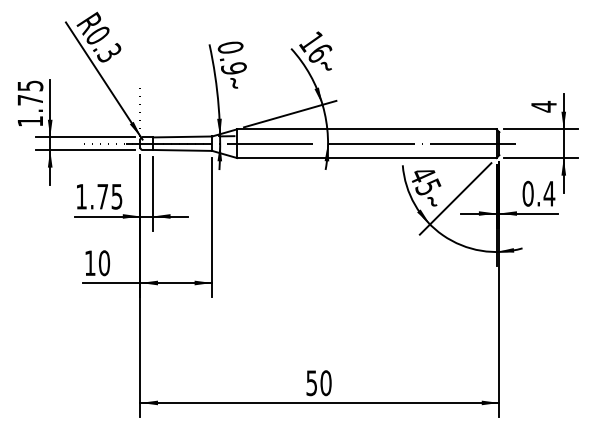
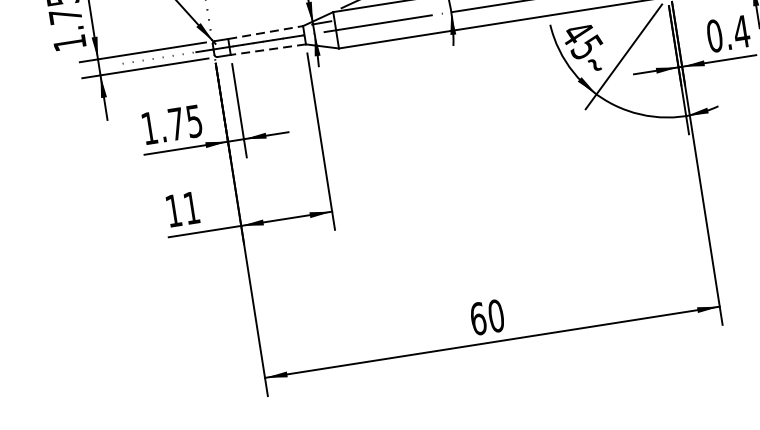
line: (182, 136) -> (265, 32), solid -> dashed
line: (182, 150) -> (268, 49), solid -> dashed
text: (104, 263) -> (191, 208), 10 -> 11
text: (311, 383) -> (477, 319), 50 -> 60

